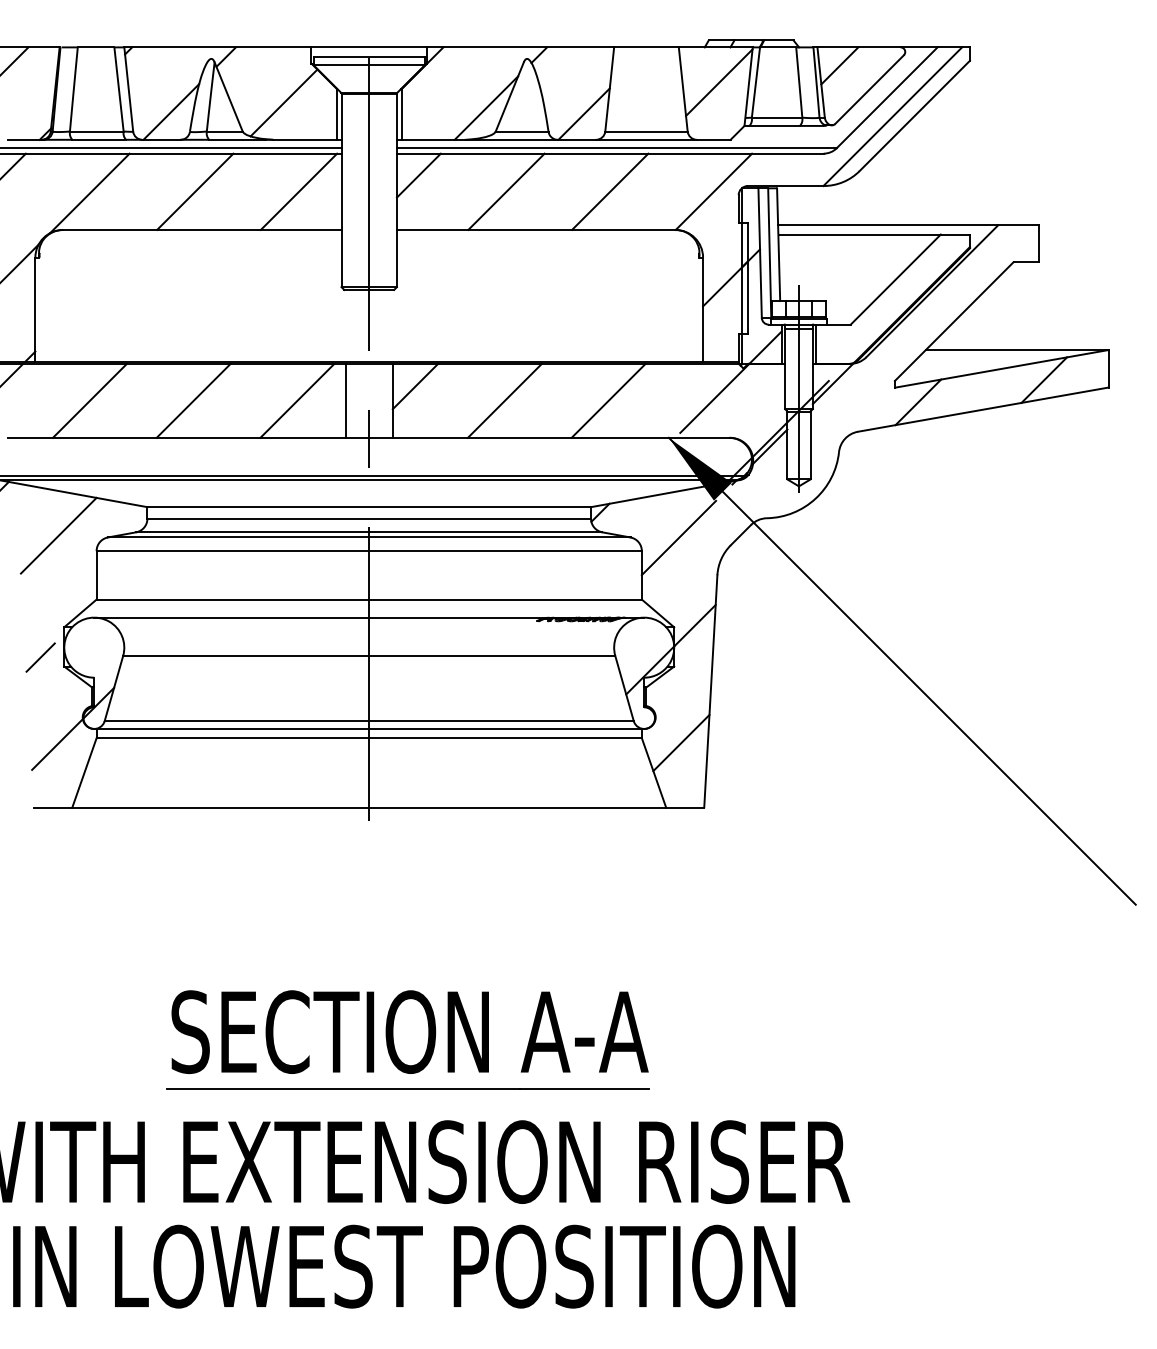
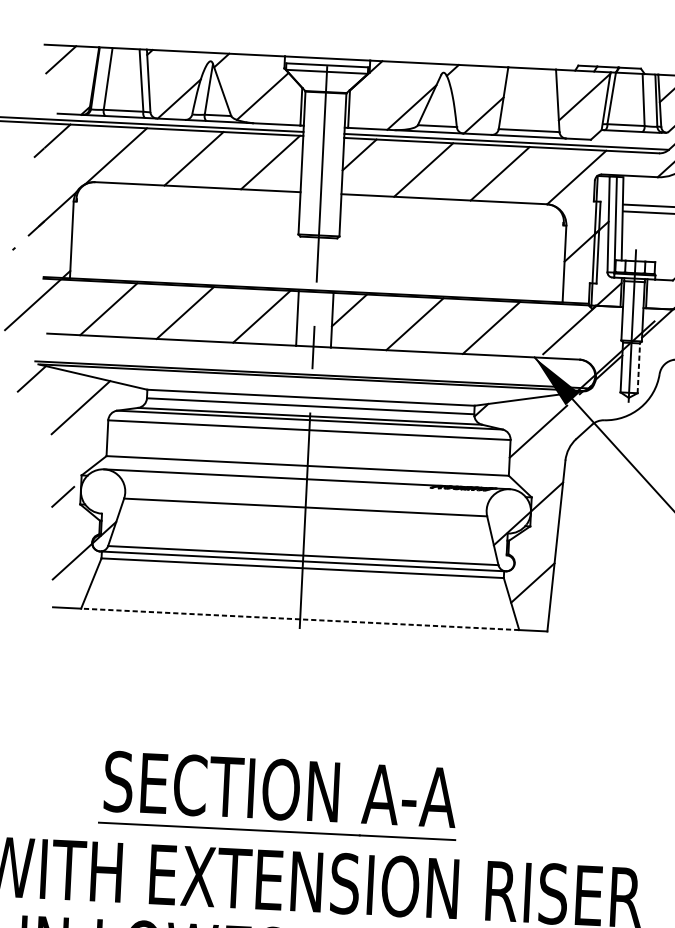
line: (810, 445) -> (638, 368), solid -> dashed
line: (369, 807) -> (300, 619), solid -> dashed
part: (407, 1039) -> (278, 795), moved

